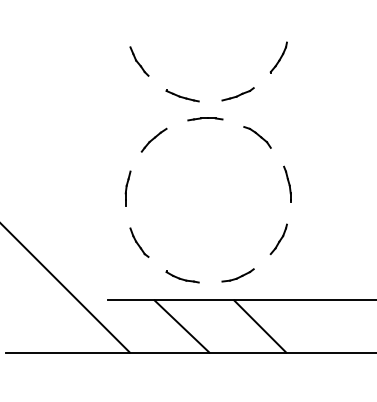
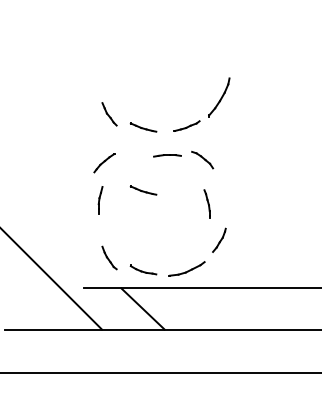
part: (279, 56) -> (219, 96), size x1.6
part: (139, 61) -> (109, 114), moved
line: (205, 118) -> (167, 155), moved
part: (154, 140) -> (104, 163), moved
part: (182, 176) -> (143, 190), added
part: (286, 183) -> (206, 203), moved
part: (139, 242) -> (109, 257), moved
part: (237, 275) -> (186, 268), size x1.4
line: (259, 325) -> (204, 308), removed

